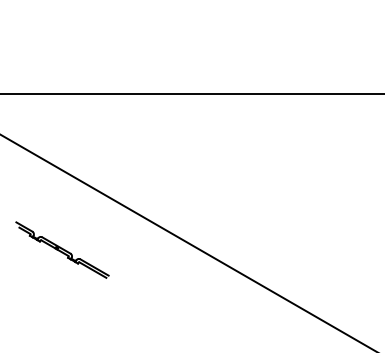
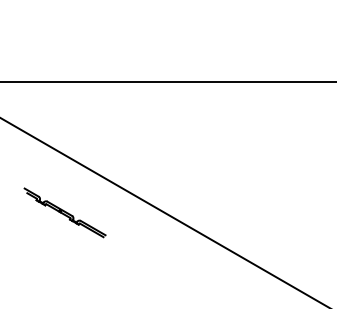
part: (62, 249) -> (65, 212), moved

